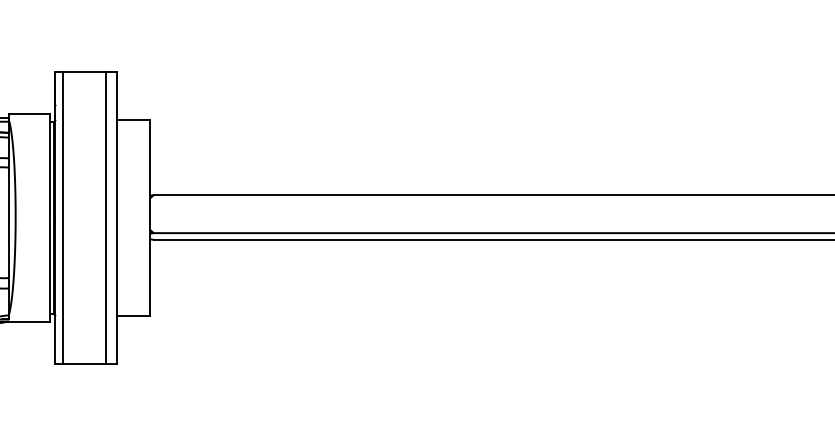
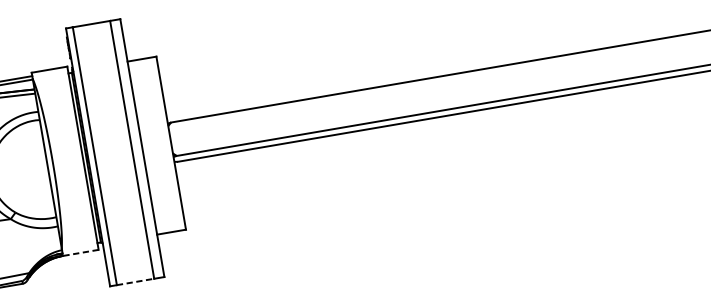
line: (28, 322) -> (80, 253), solid -> dashed
line: (84, 364) -> (135, 282), solid -> dashed

